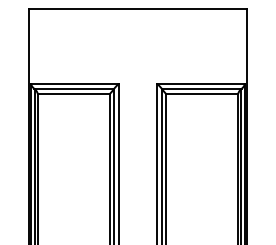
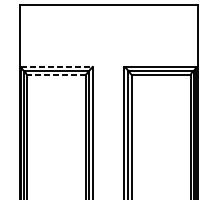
line: (74, 83) -> (56, 66), solid -> dashed
line: (73, 94) -> (55, 75), solid -> dashed

